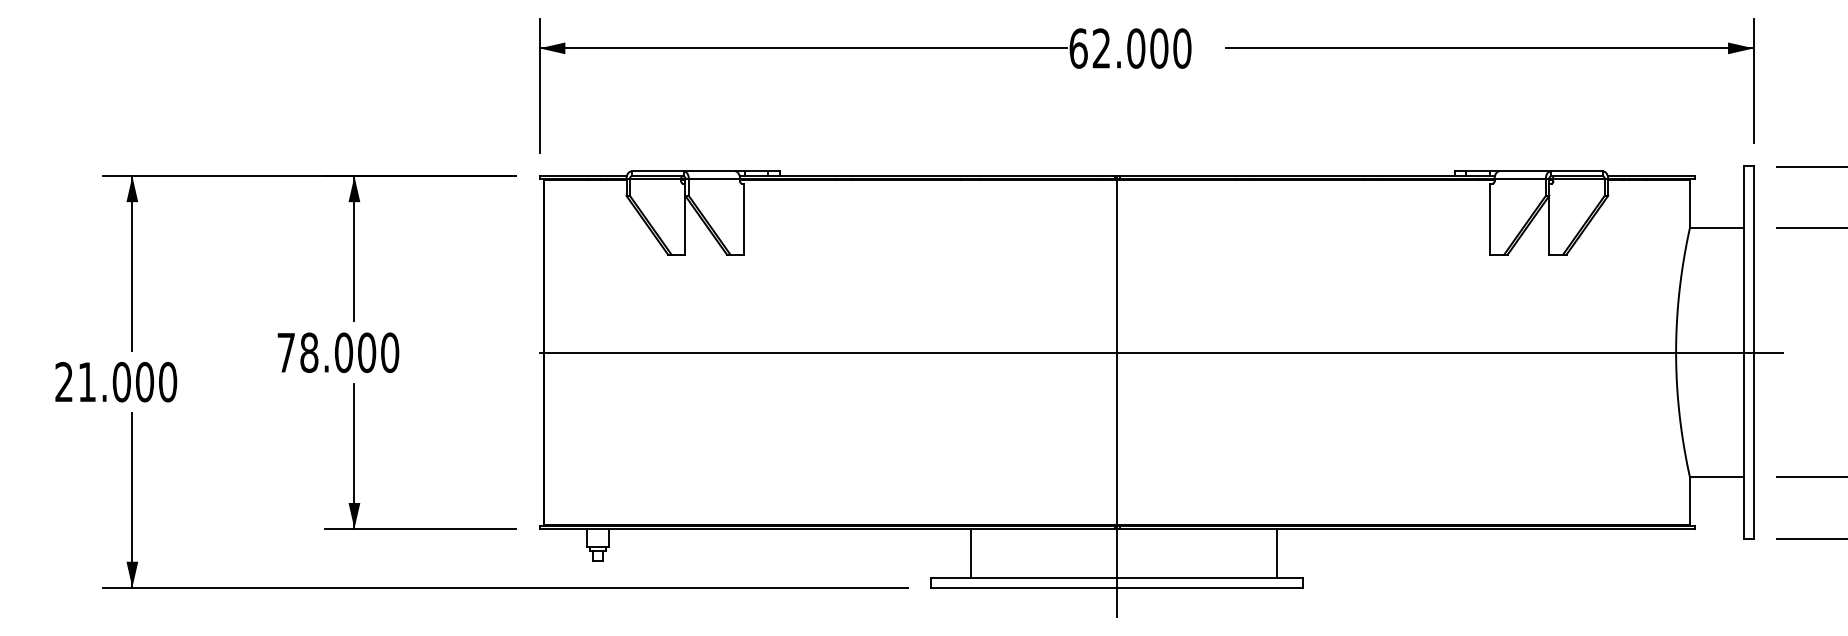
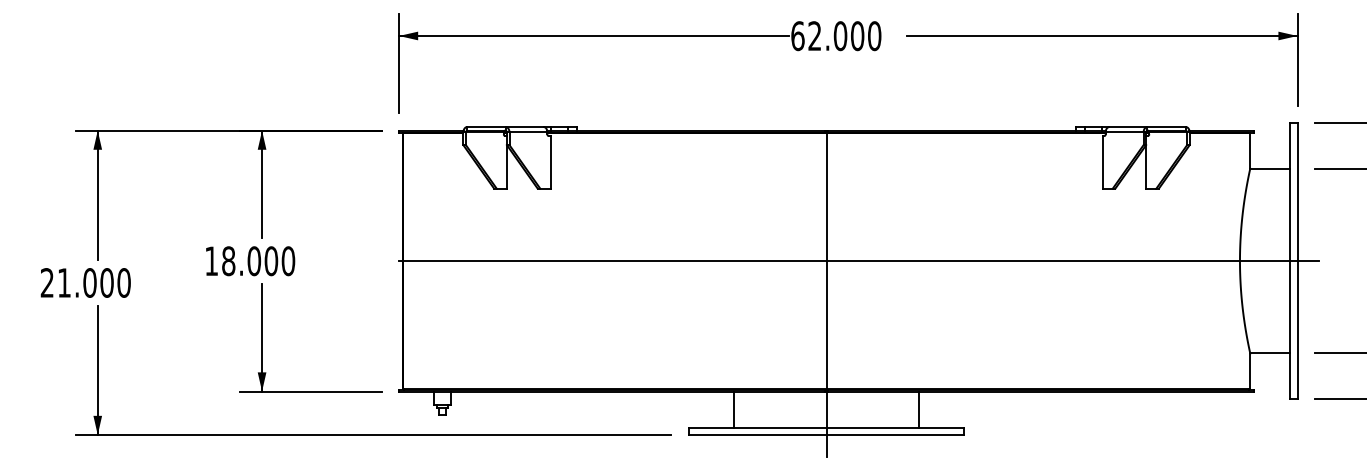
text: (285, 352) -> (211, 261), 78.000 -> 18.000
line: (971, 552) -> (734, 409), moved
line: (1277, 552) -> (919, 409), moved

